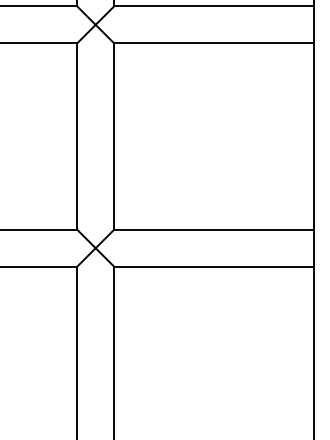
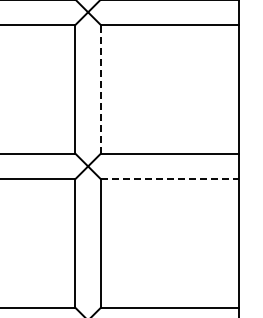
line: (113, 135) -> (100, 88), solid -> dashed
line: (213, 267) -> (169, 179), solid -> dashed

